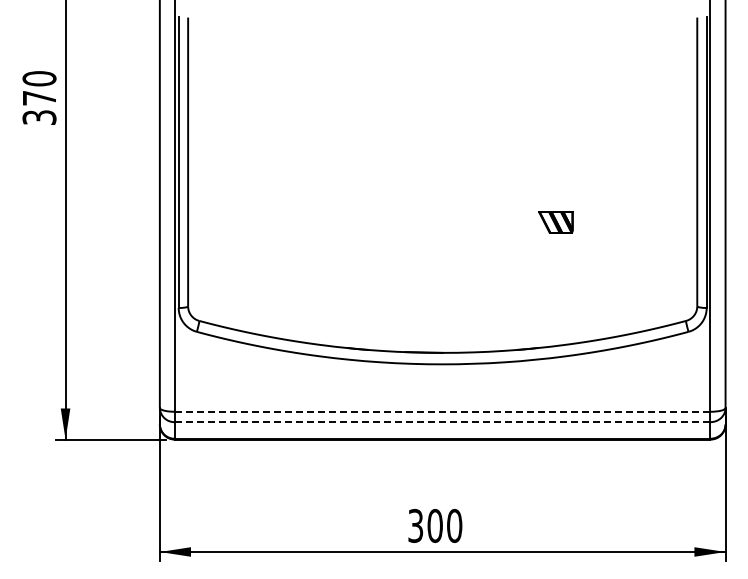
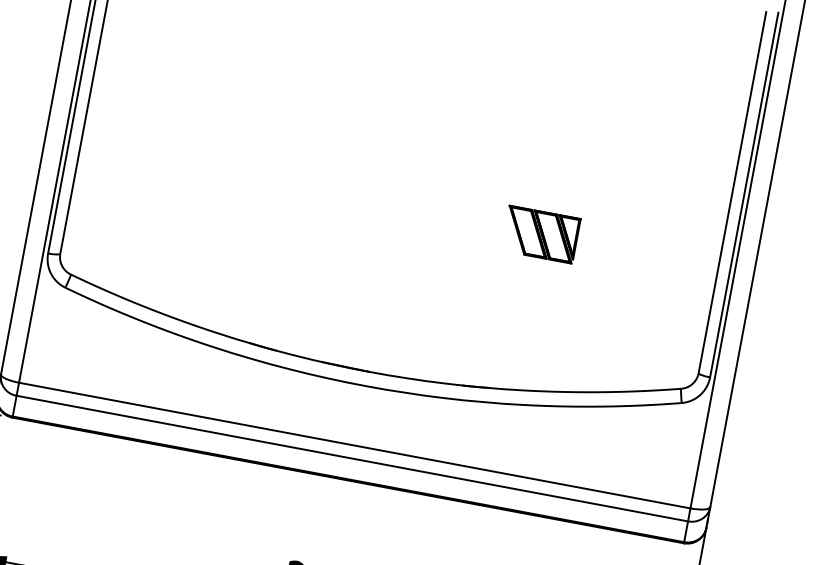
part: (555, 222) -> (540, 234), size x1.67
line: (442, 411) -> (354, 445), dashed -> solid
line: (442, 422) -> (352, 458), dashed -> solid

